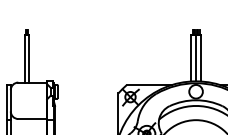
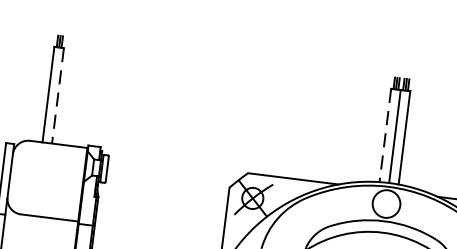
line: (29, 58) -> (58, 95), solid -> dashed
line: (191, 58) -> (385, 135), solid -> dashed

